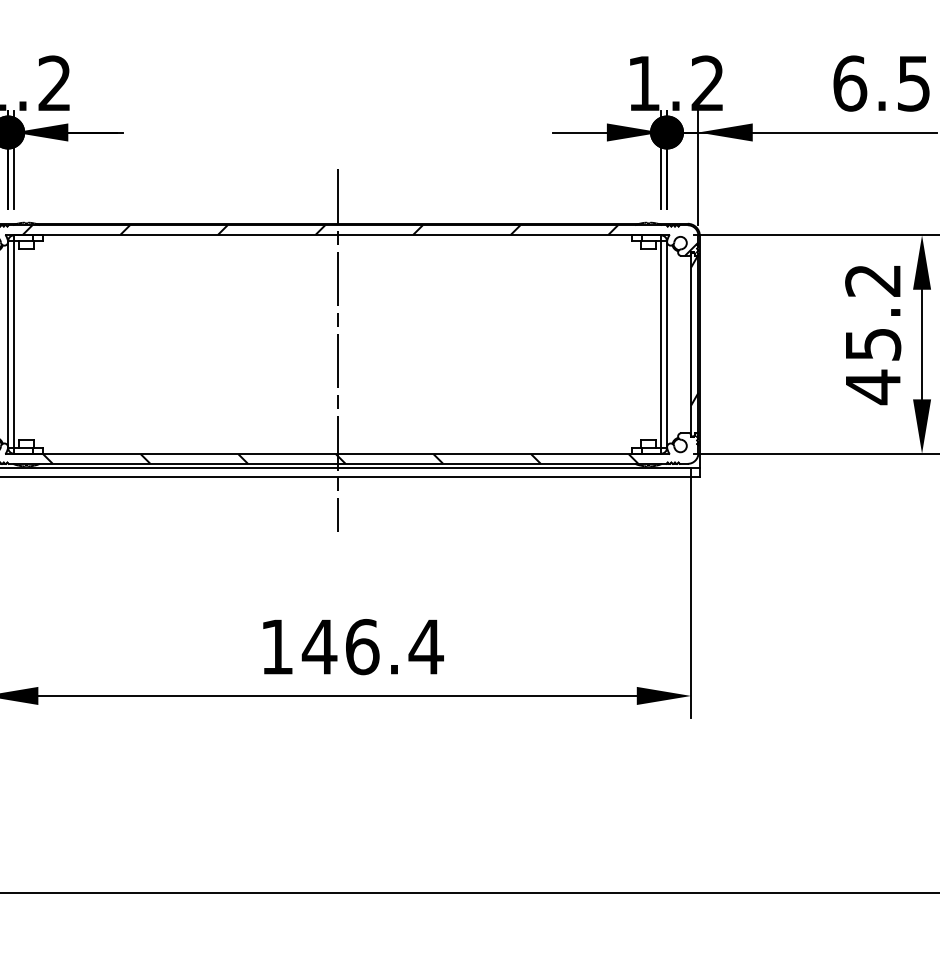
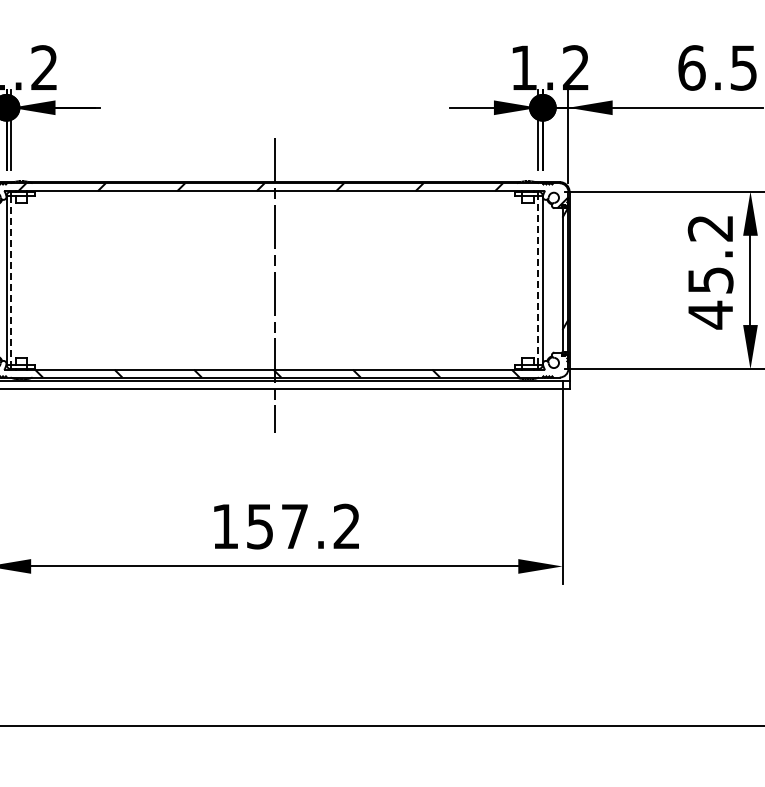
line: (661, 343) -> (538, 279), solid -> dashed
line: (14, 344) -> (11, 280), solid -> dashed
text: (372, 646) -> (303, 526), 146.4 -> 157.2

